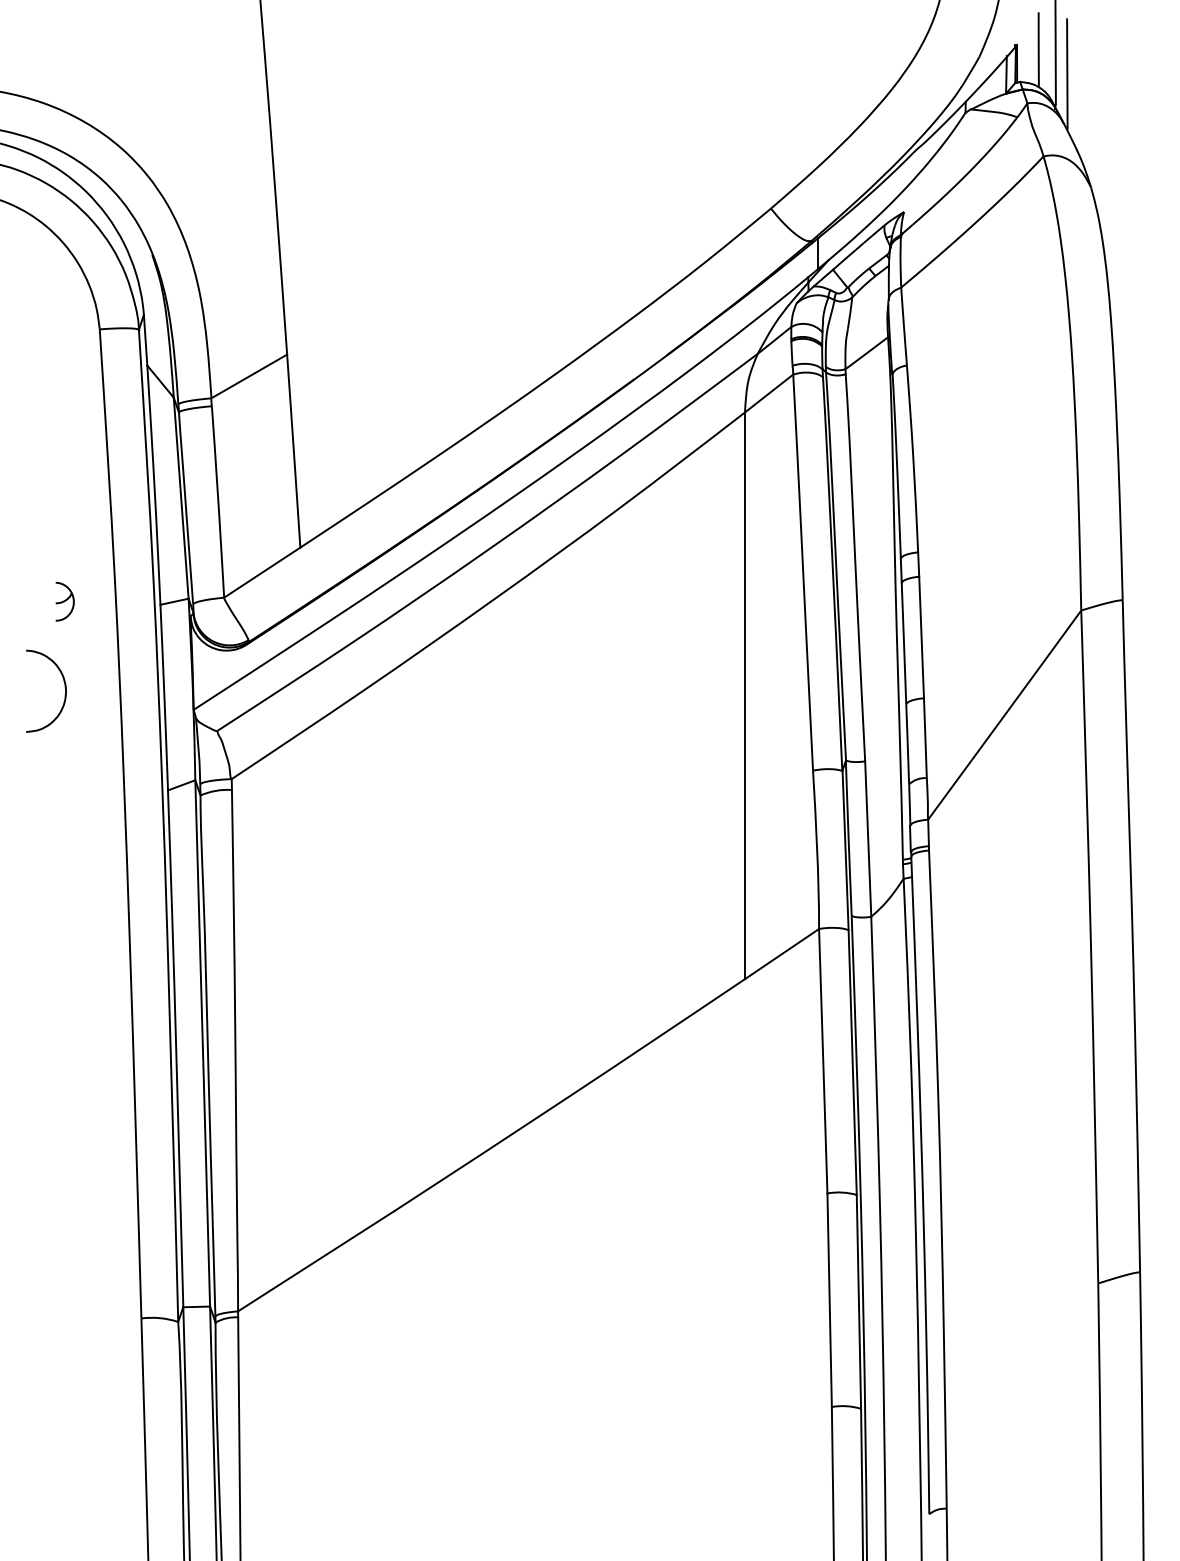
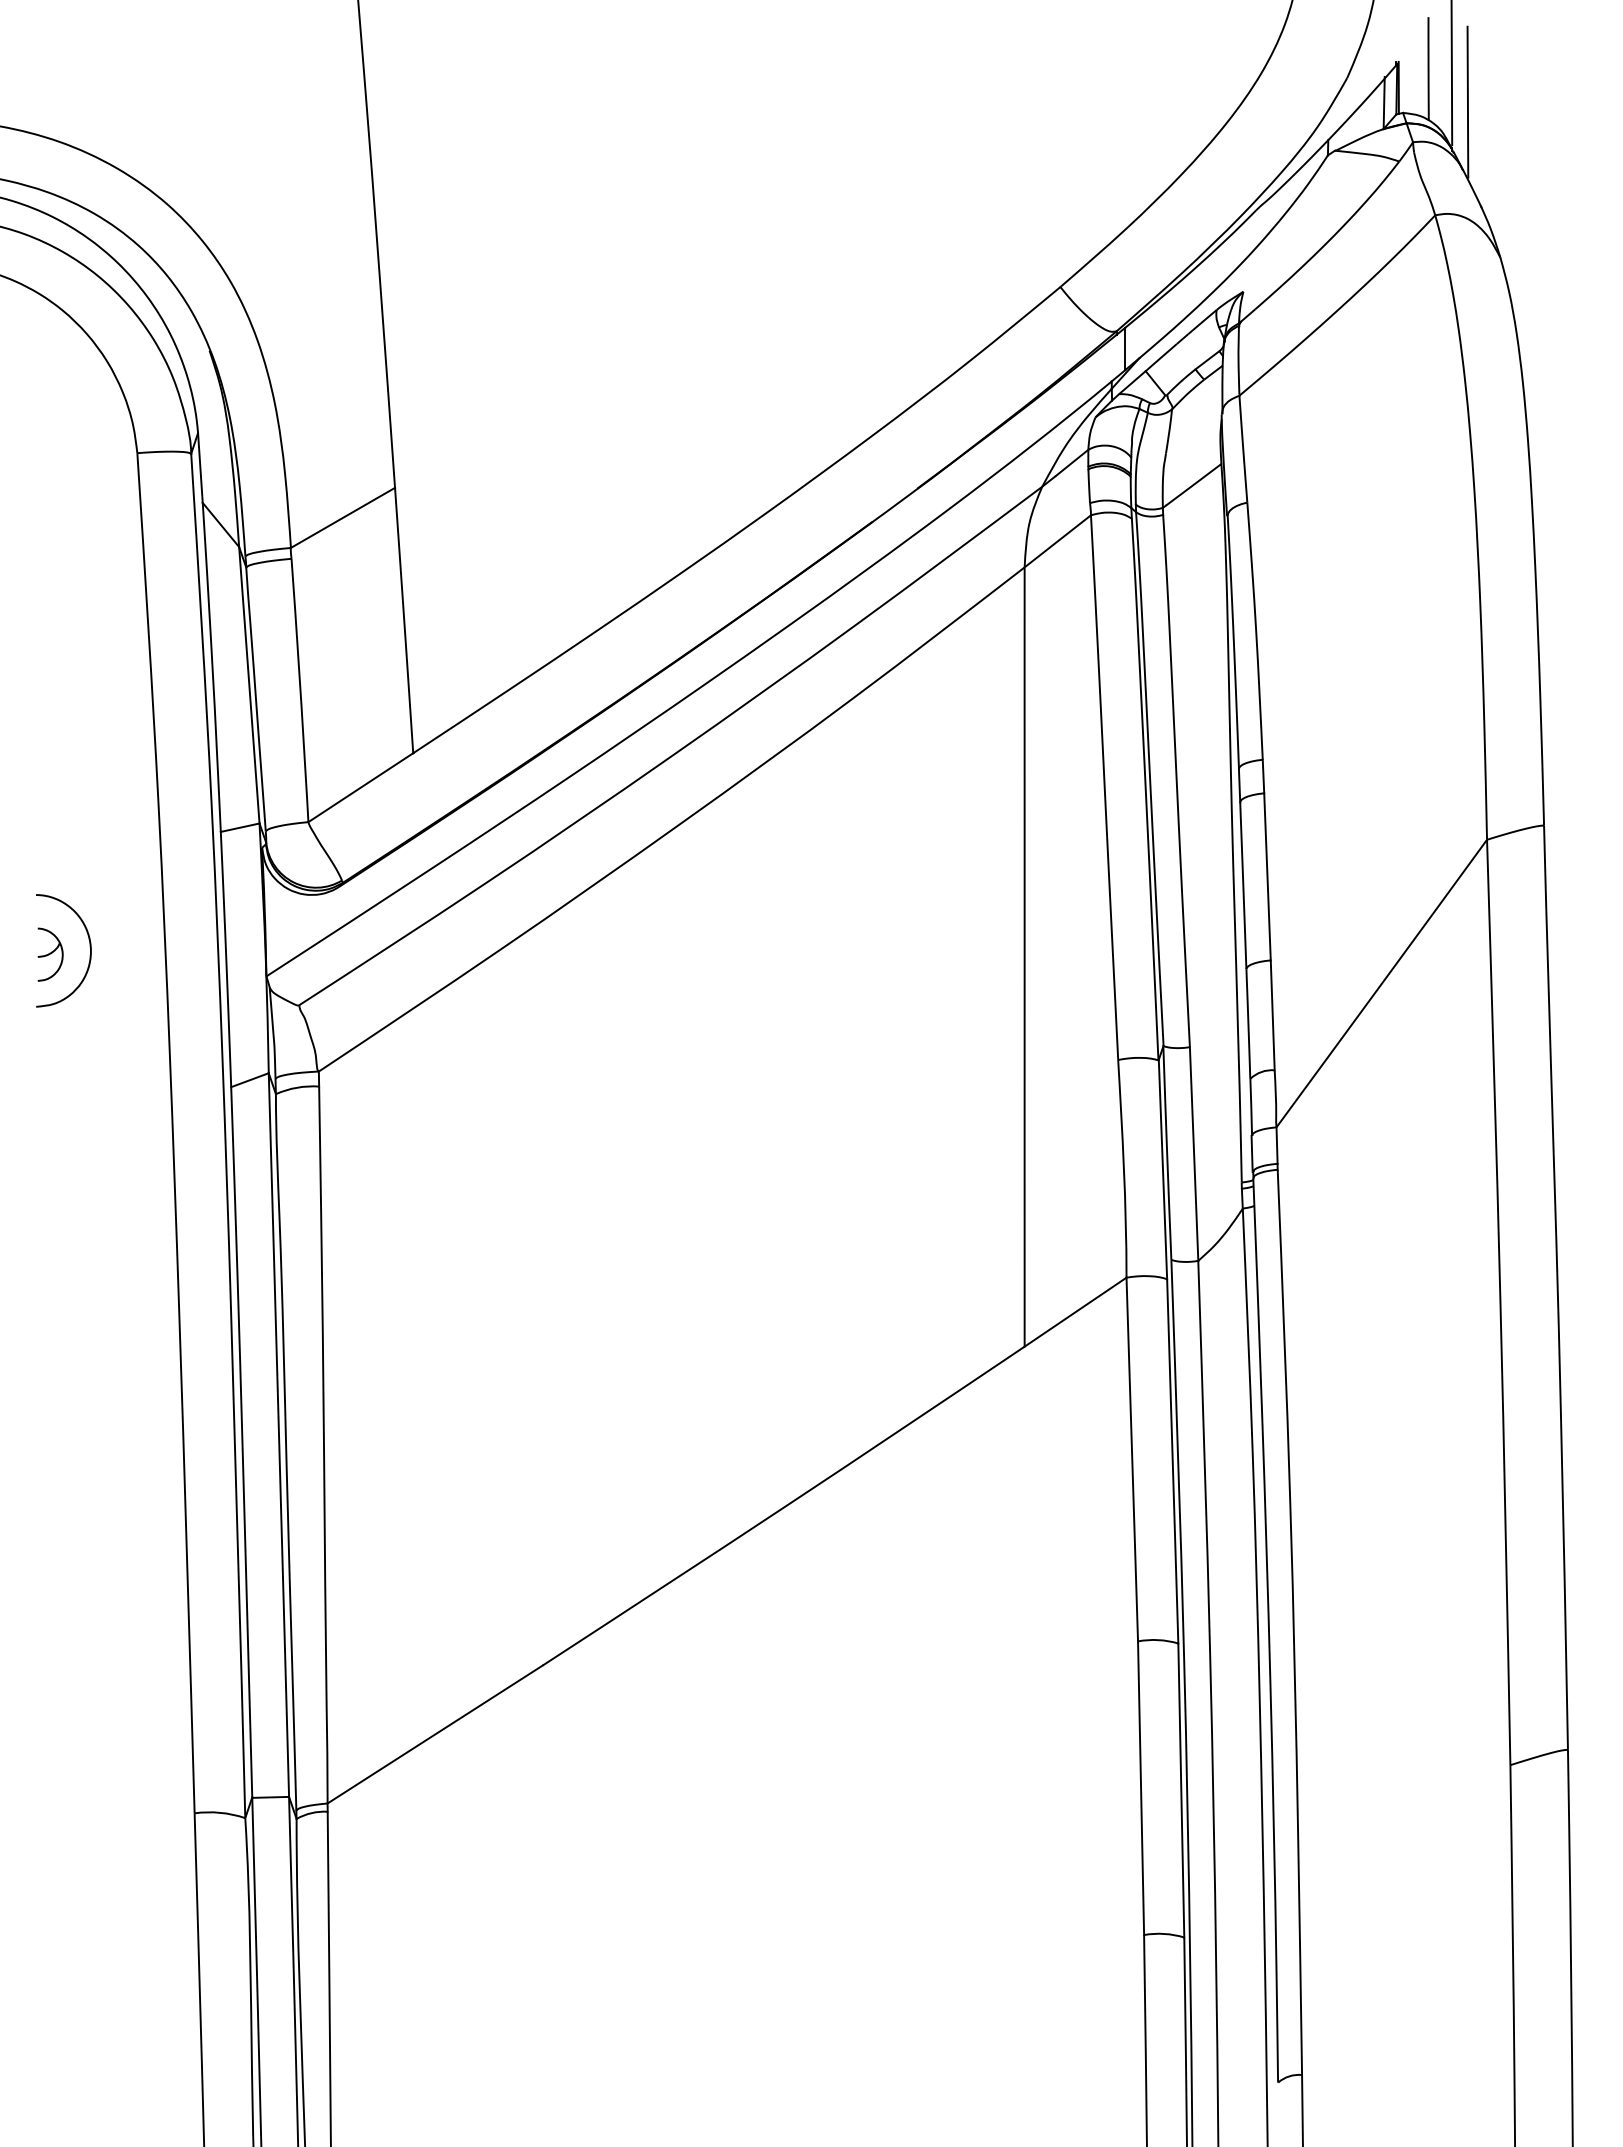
part: (64, 601) -> (50, 954), moved

